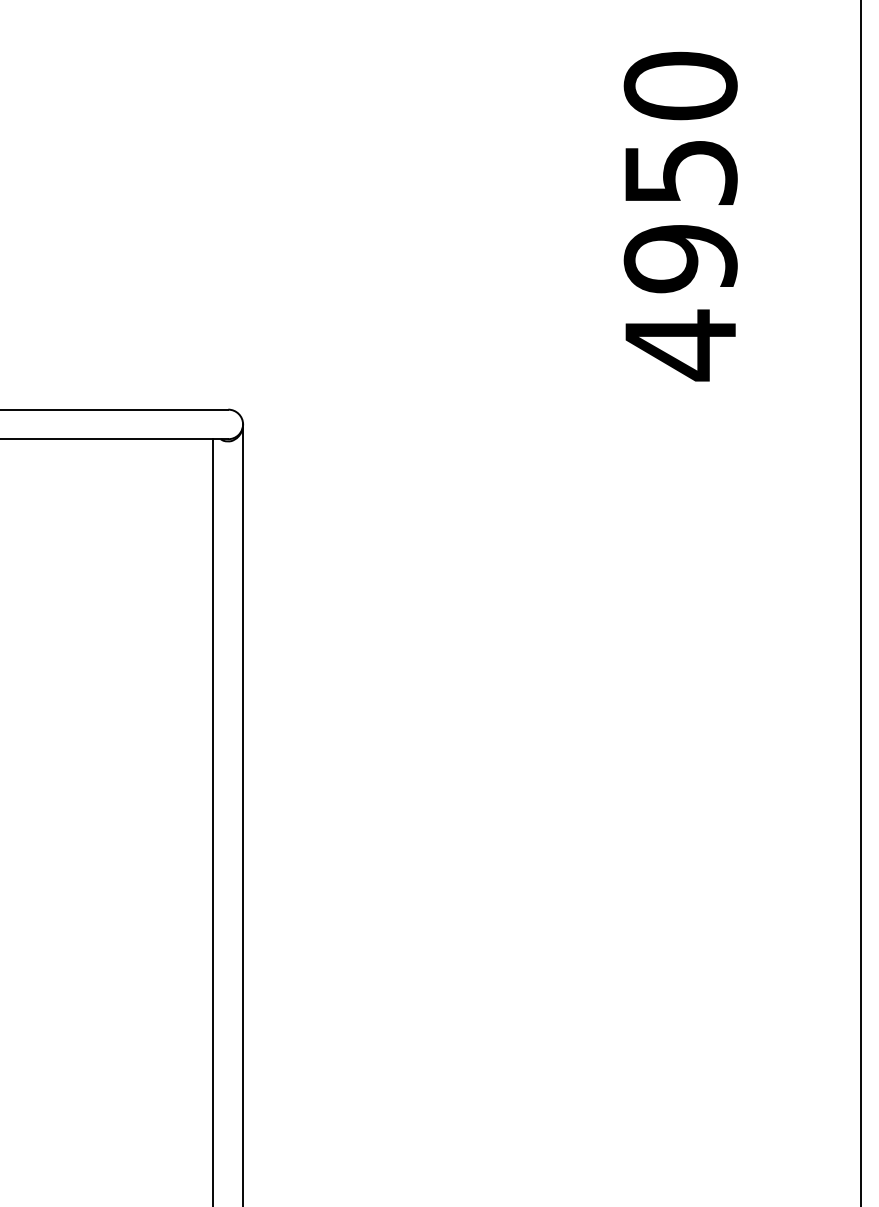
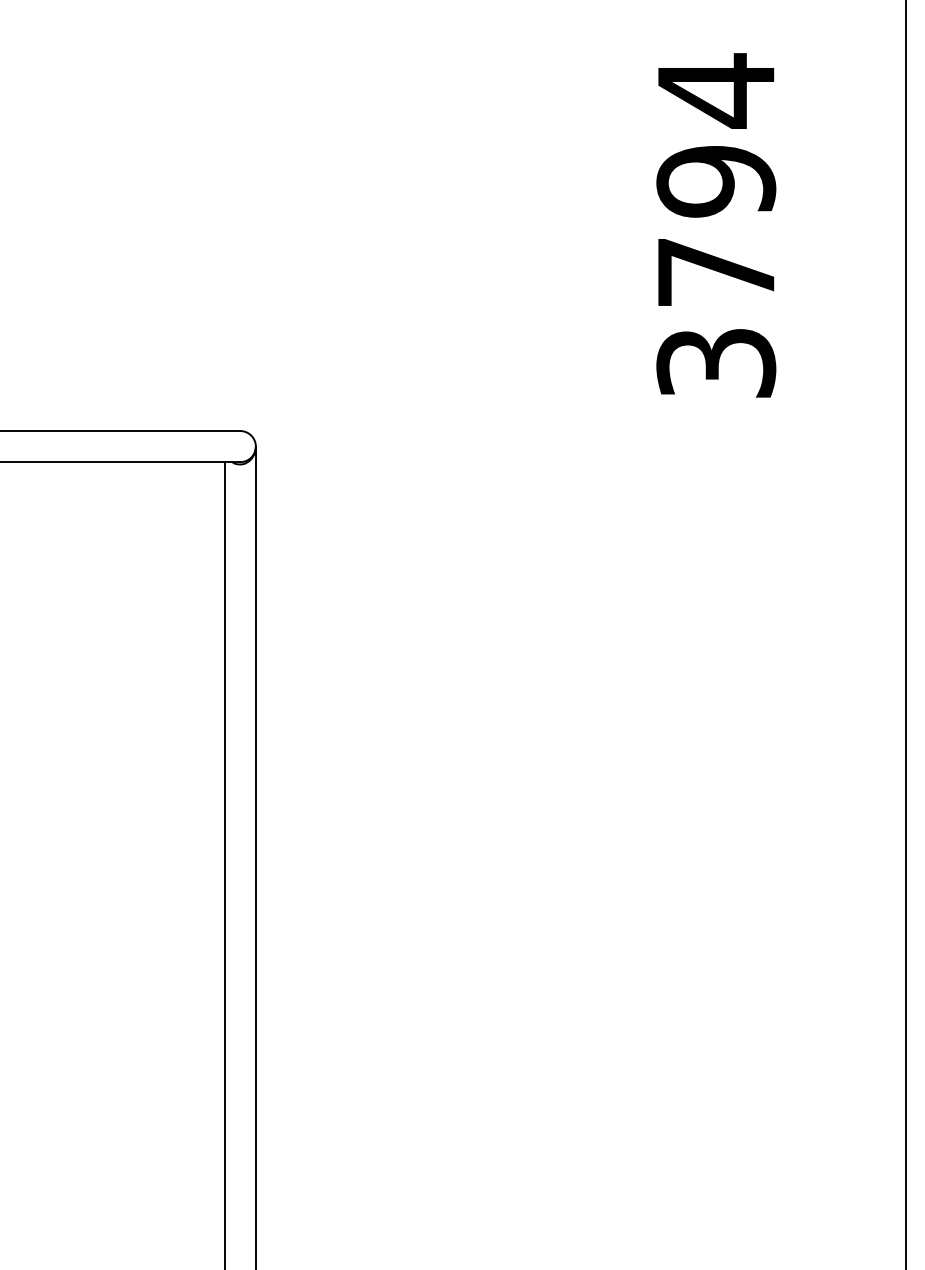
text: (680, 215) -> (716, 226), 4950 -> 3794

